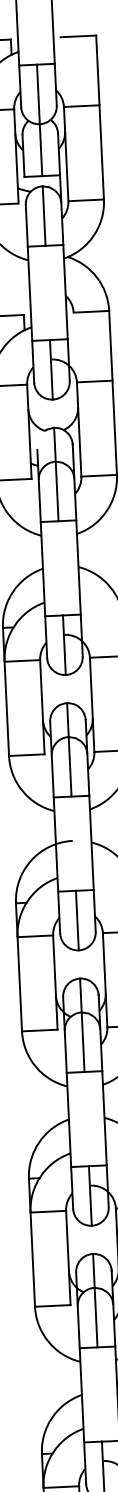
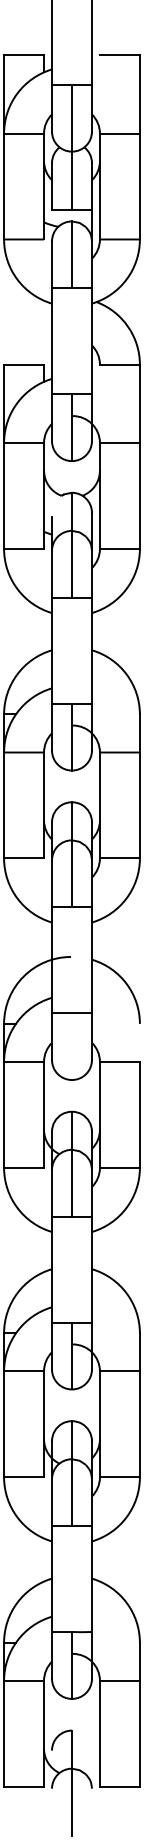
line: (76, 920) -> (71, 1046), removed

